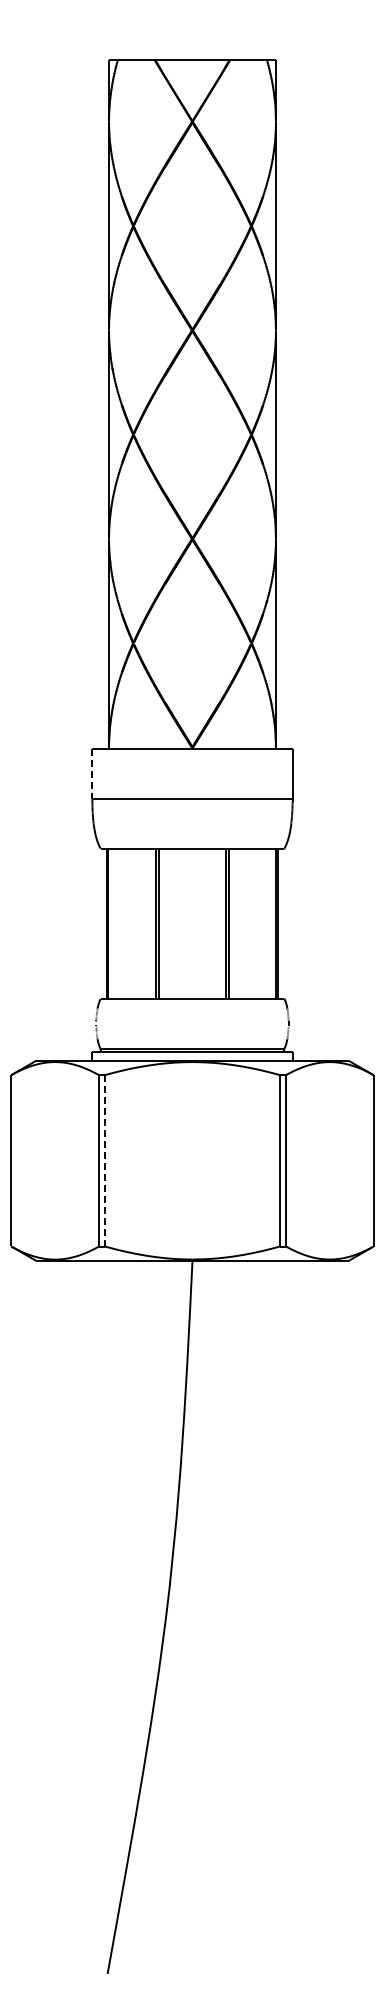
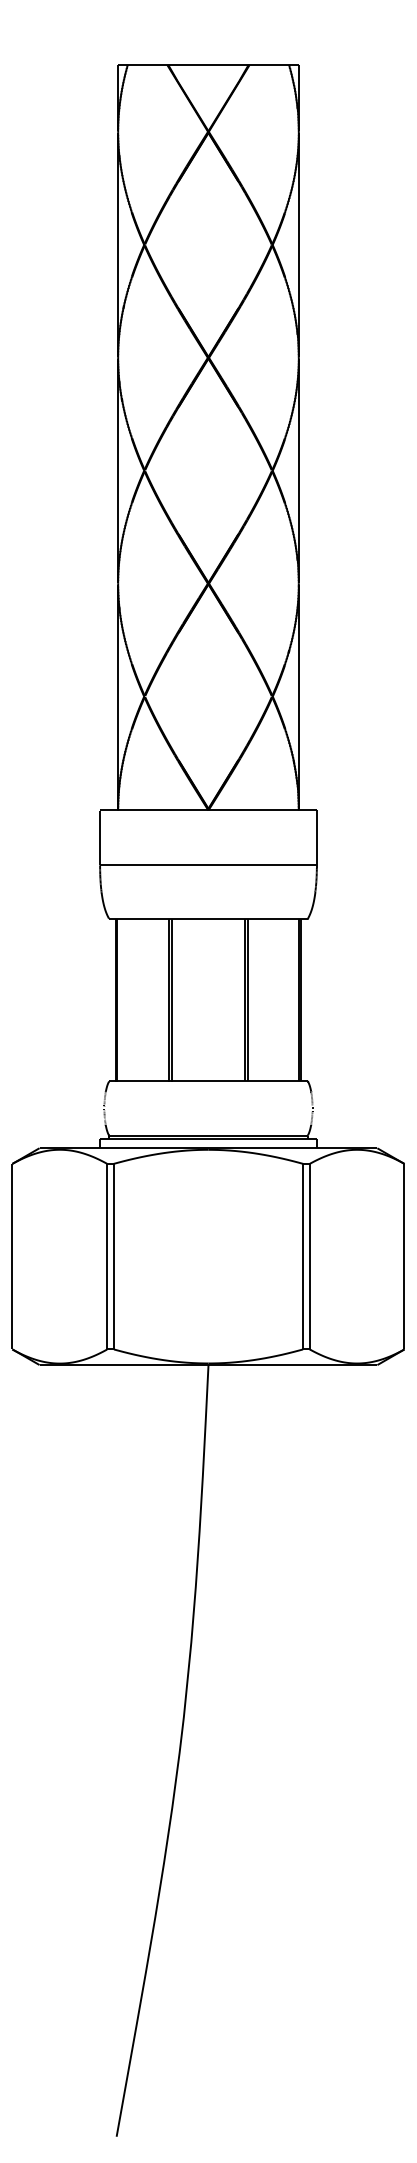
line: (92, 774) -> (100, 838), dashed -> solid
line: (105, 1160) -> (114, 1256), dashed -> solid

